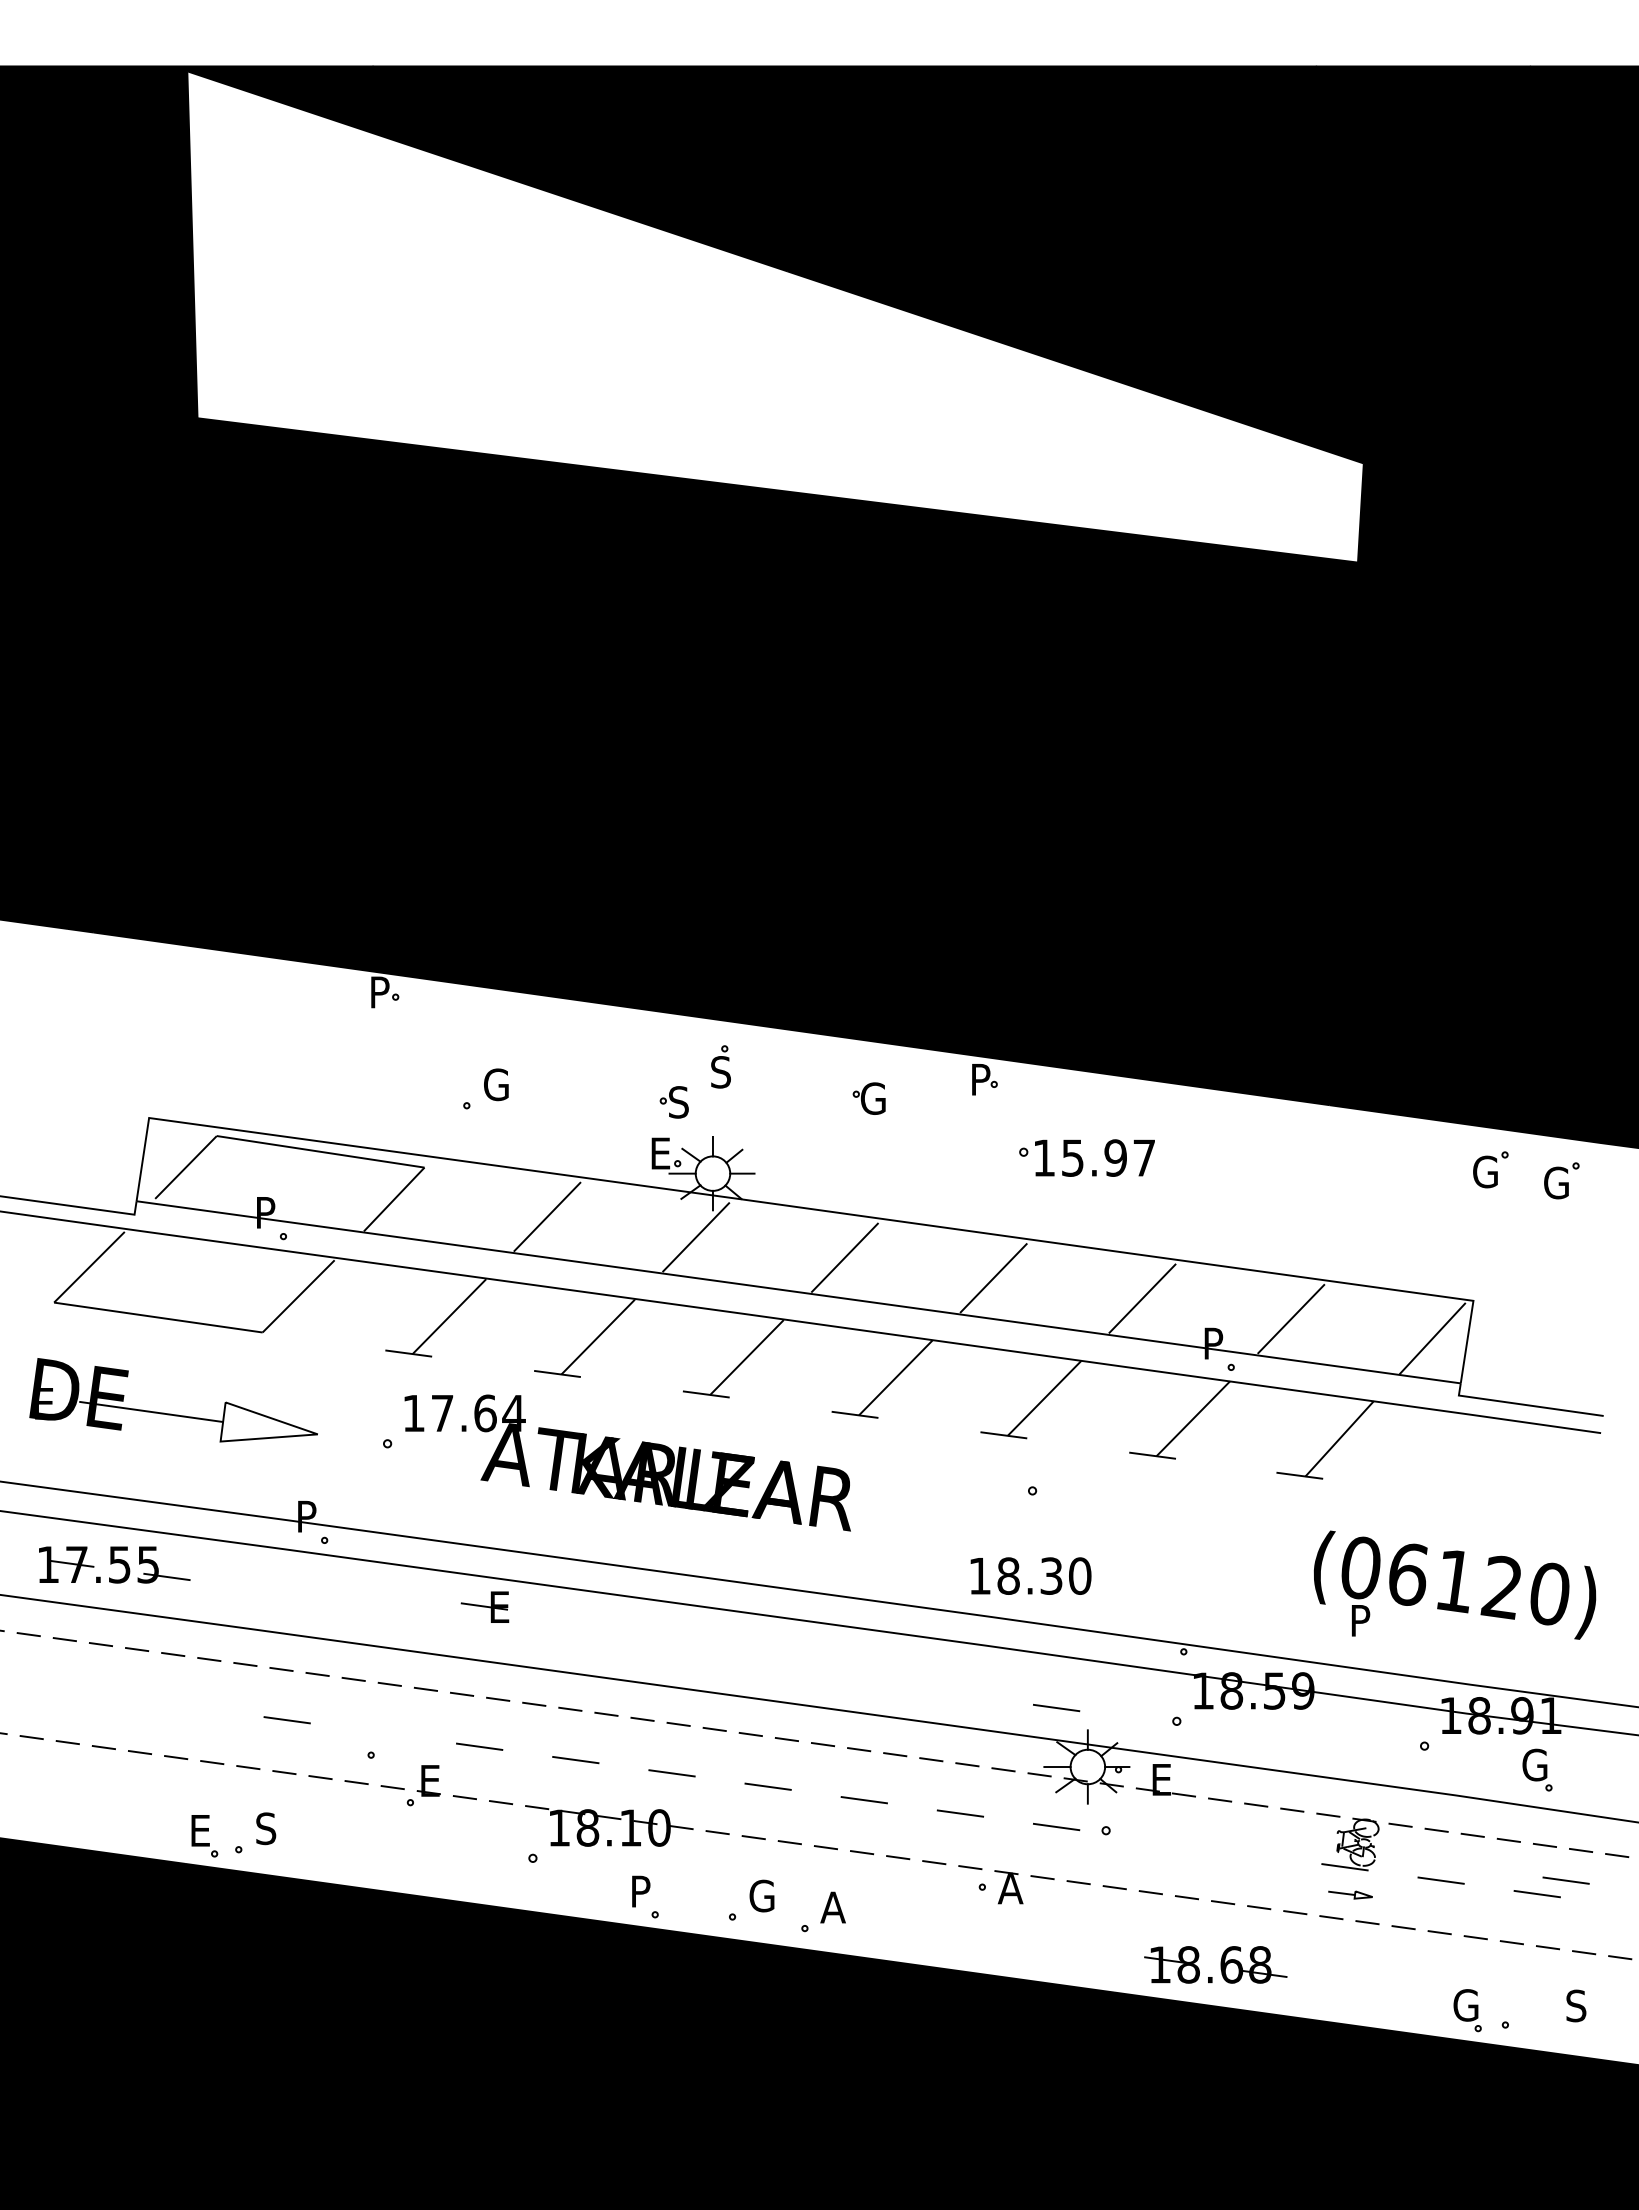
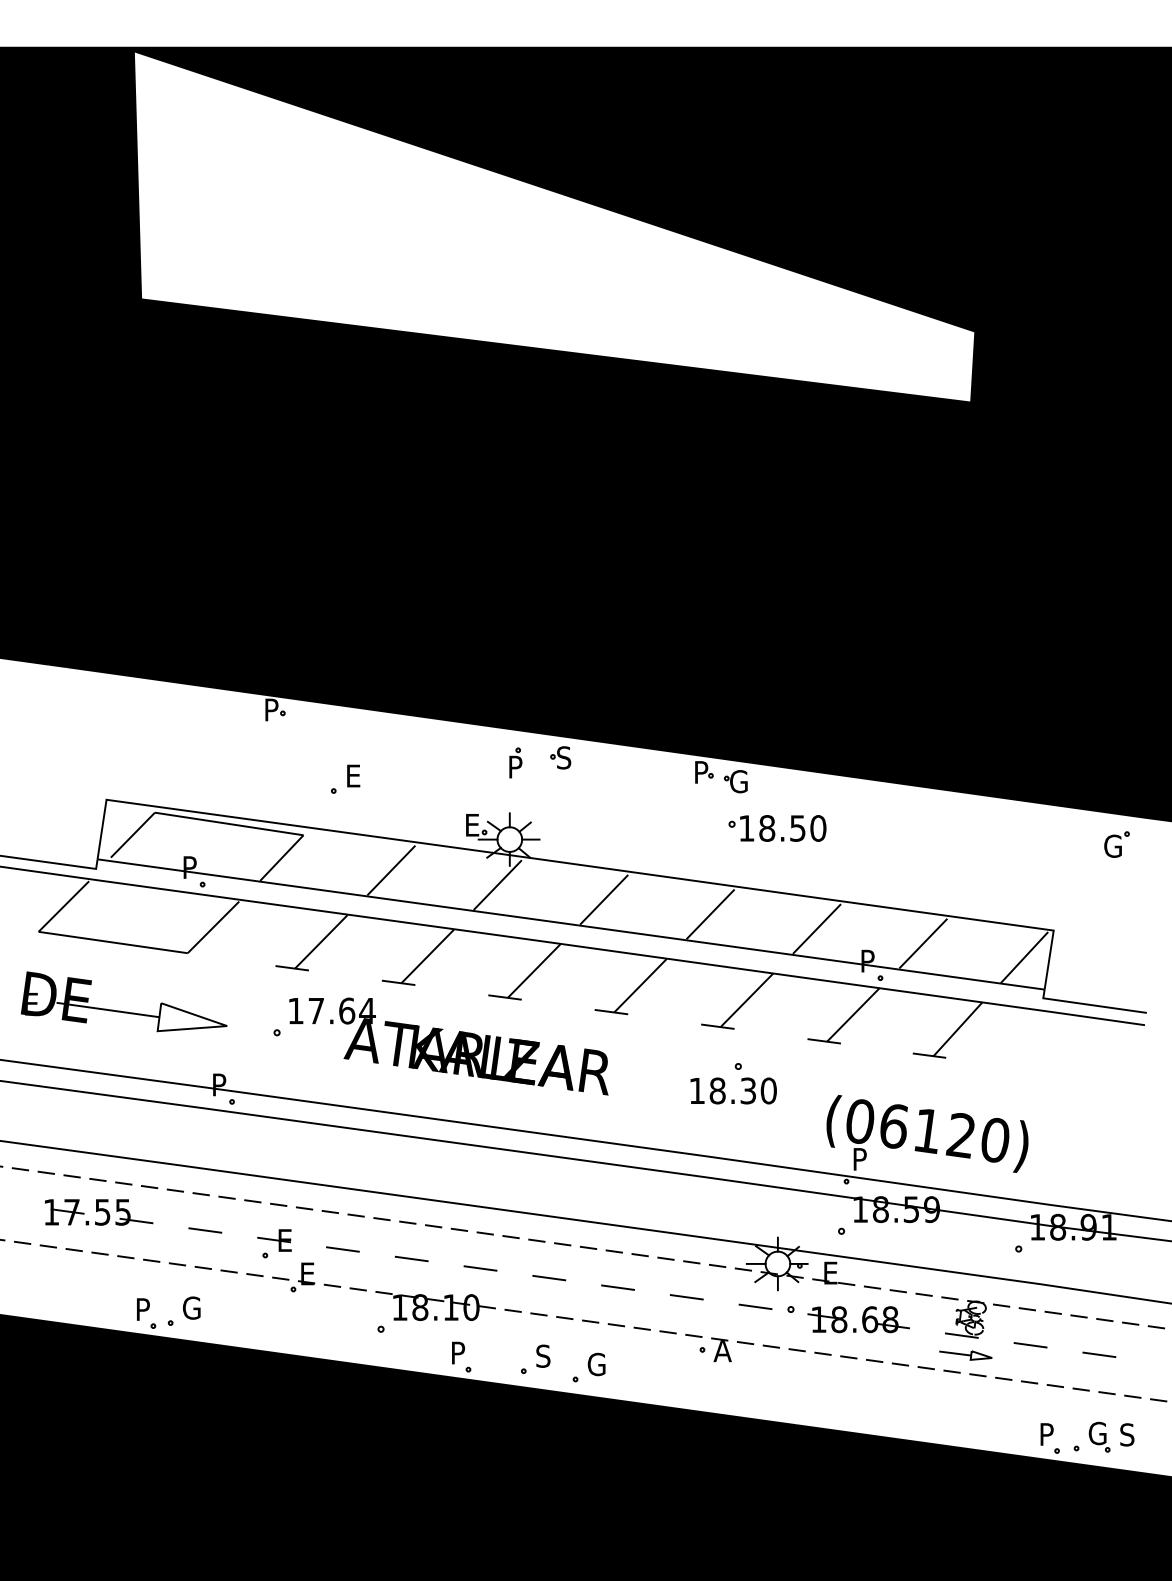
text: (720, 1072) -> (515, 767), S -> P
text: (496, 1084) -> (354, 775), G -> E
part: (868, 1098) -> (735, 781), moved
part: (673, 1102) -> (560, 757), moved
text: (1108, 1157) -> (792, 828), 15.97 -> 18.50
part: (1490, 1169) -> (1065, 836), removed
part: (114, 1564) -> (98, 1212), moved
text: (1030, 1575) -> (733, 1090), moved
text: (1454, 1584) -> (927, 1133), moved
part: (484, 1606) -> (274, 1240), moved
line: (1056, 1708) -> (755, 1222), removed
part: (1537, 1769) -> (1099, 1436), moved
text: (267, 1828) -> (191, 1307), S -> G
text: (202, 1830) -> (144, 1309), E -> P
line: (1565, 1880) -> (1119, 1345), removed
part: (1350, 1894) -> (965, 1355), size x1.67
text: (761, 1895) -> (544, 1355), G -> S
text: (833, 1907) -> (596, 1364), A -> G
part: (1215, 1964) -> (858, 1319), moved
text: (1465, 2005) -> (1048, 1434), G -> P

